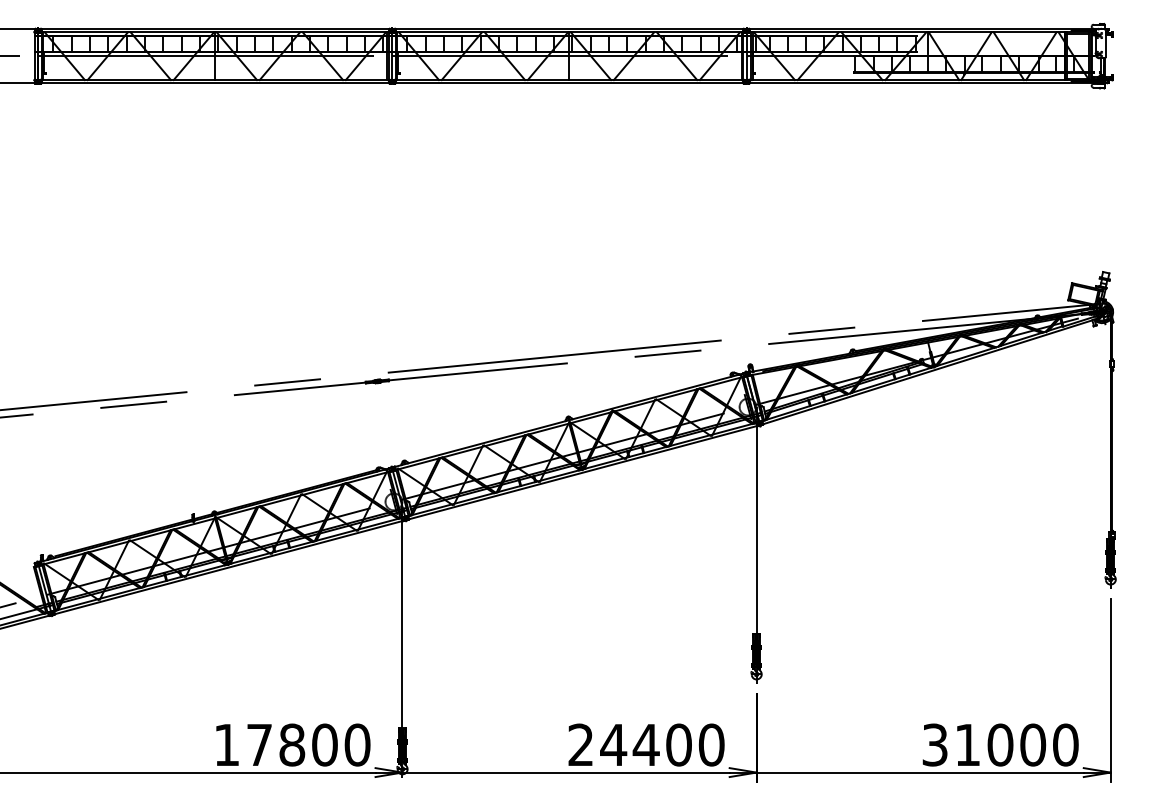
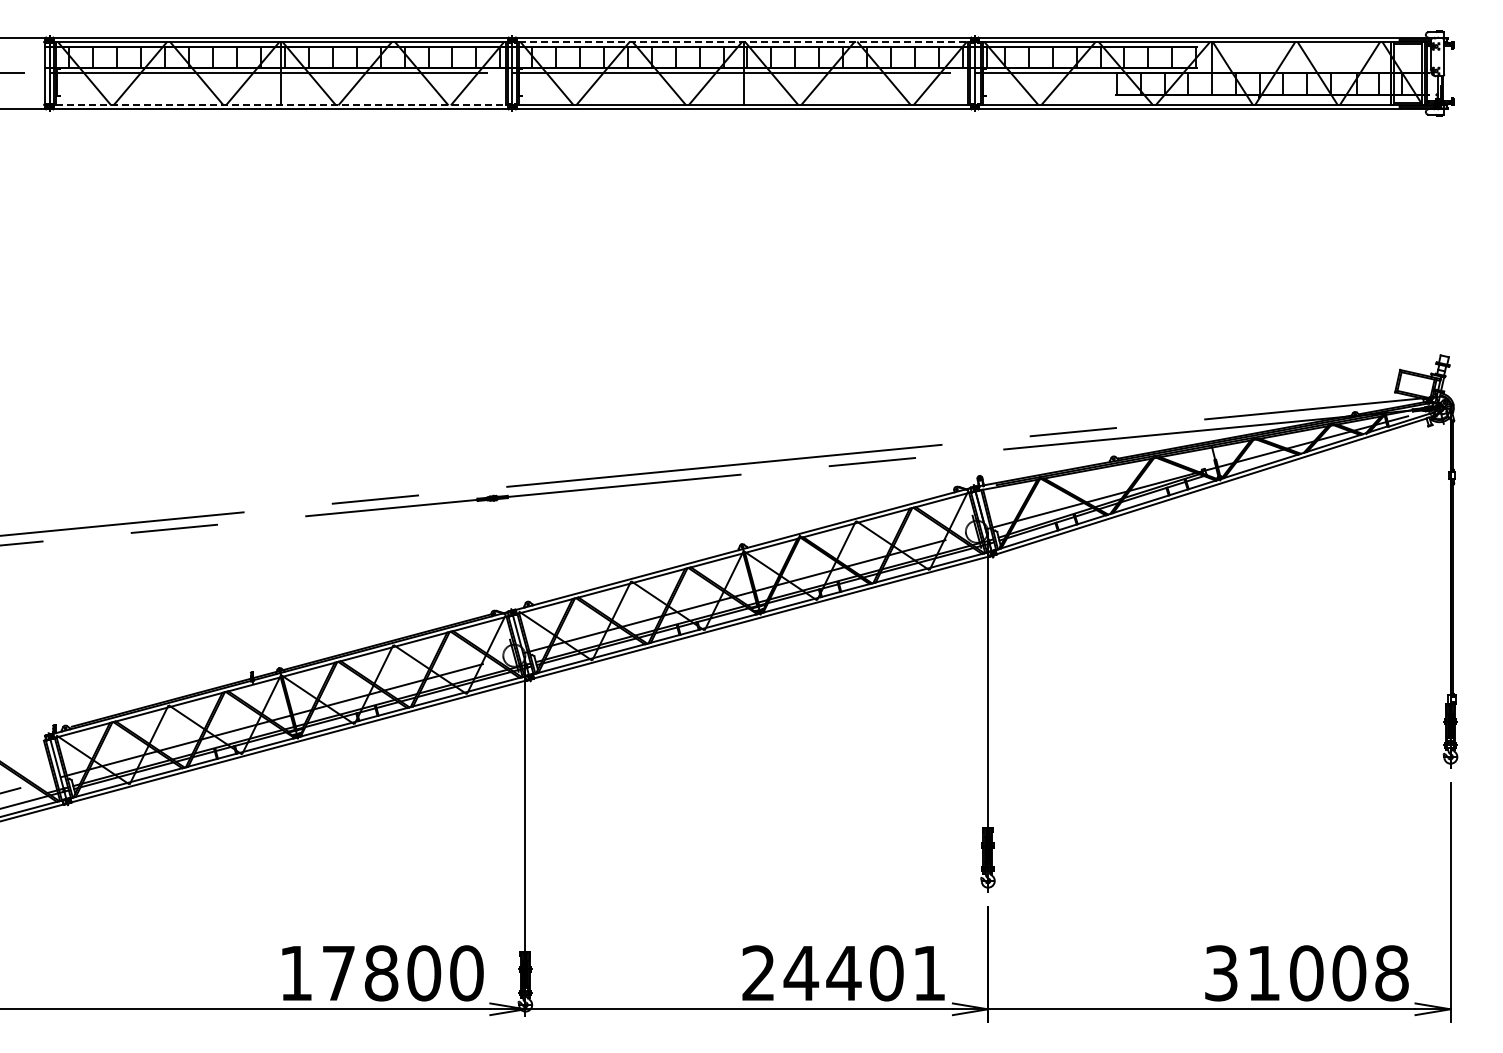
line: (569, 32) -> (743, 42), solid -> dashed
line: (215, 79) -> (281, 104), solid -> dashed
text: (711, 745) -> (929, 973), 24400 -> 24401
text: (1065, 745) -> (1391, 973), 31000 -> 31008

